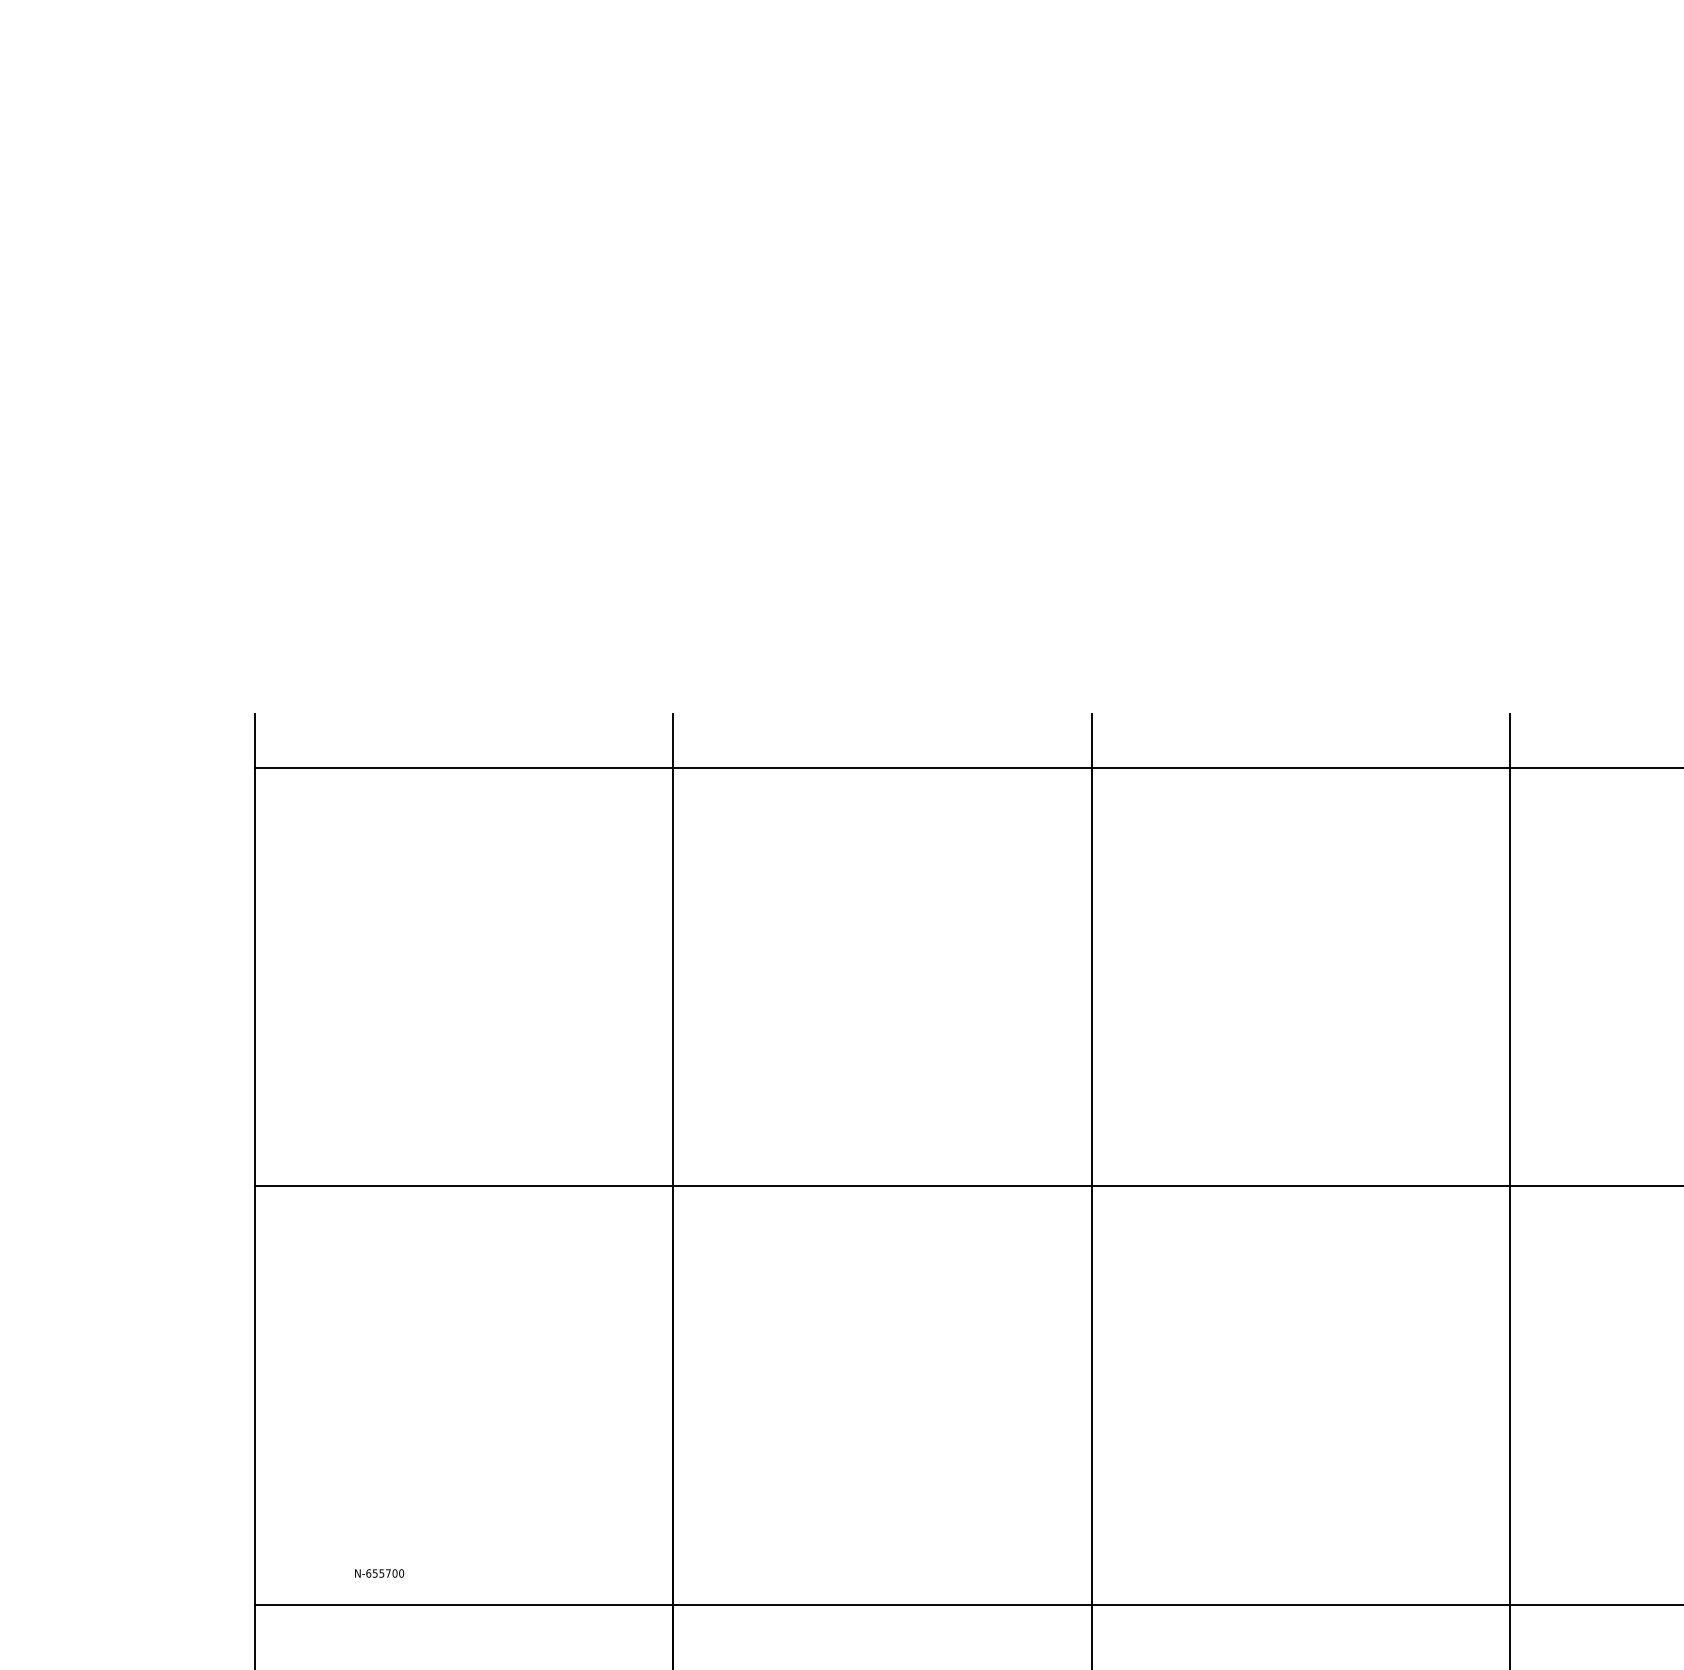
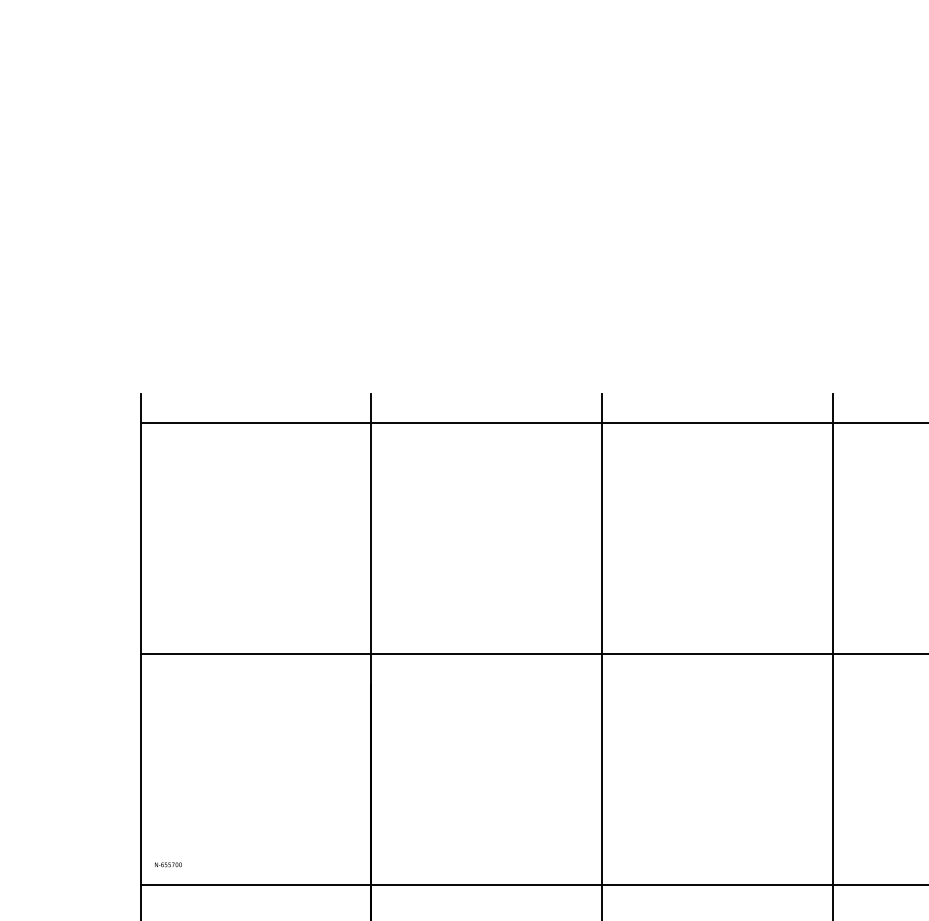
text: (379, 1572) -> (168, 864), moved

